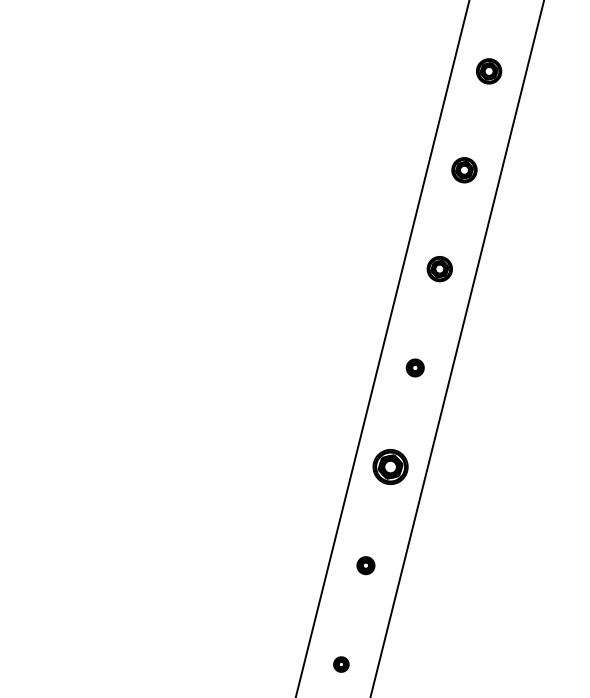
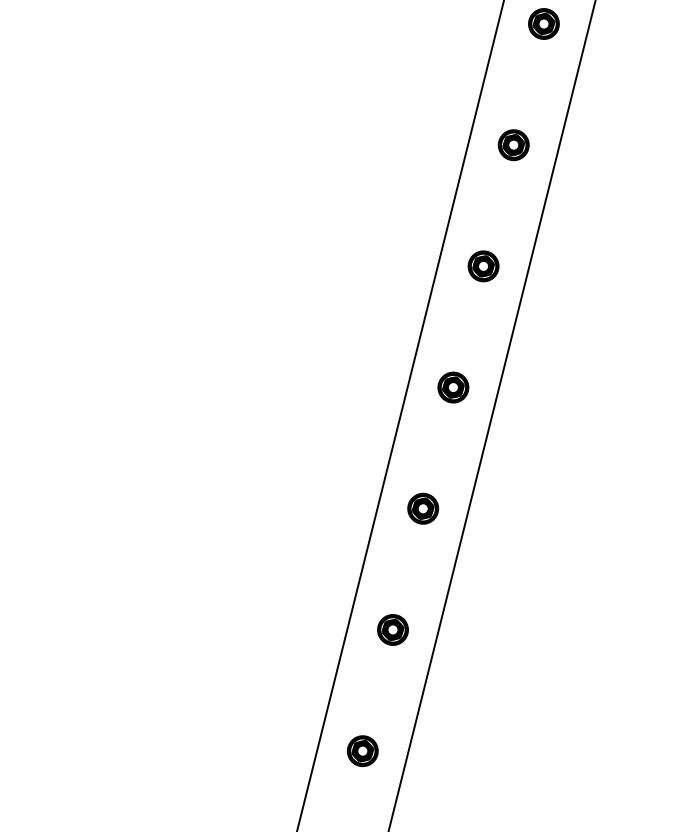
part: (415, 367) -> (453, 386), size x1.43
part: (390, 466) -> (423, 508), size x0.71
part: (365, 565) -> (392, 629), size x1.43
part: (341, 664) -> (363, 751), size x1.67

